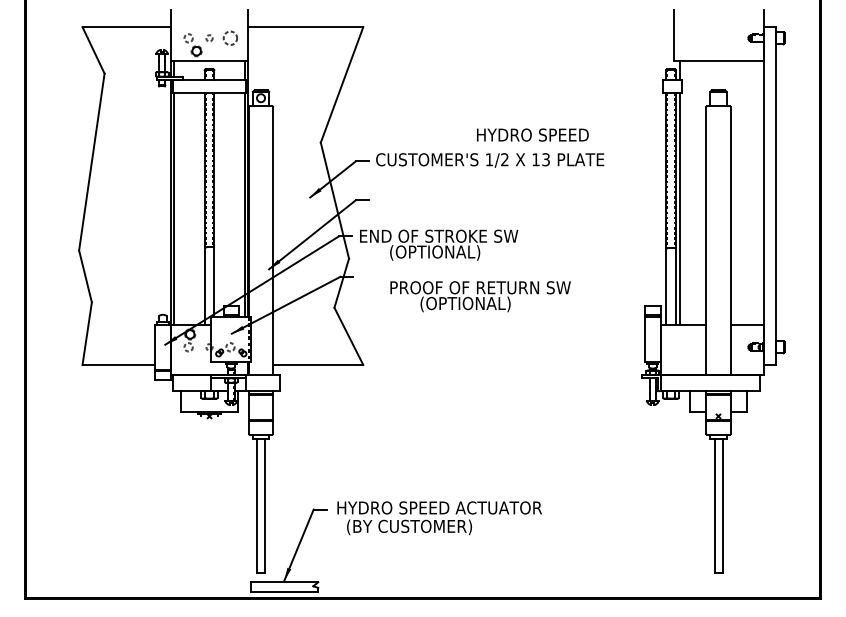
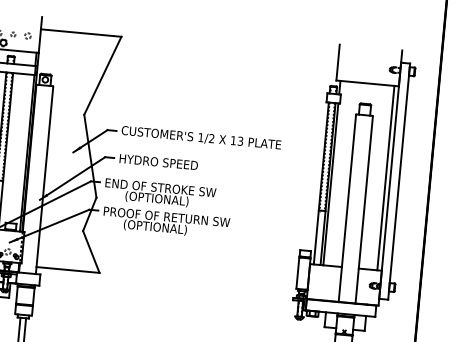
circle: (230, 38) -> (27, 36), size x0.62
text: (532, 134) -> (158, 161), moved
line: (757, 192) -> (386, 177), added
text: (480, 296) -> (166, 223), moved

